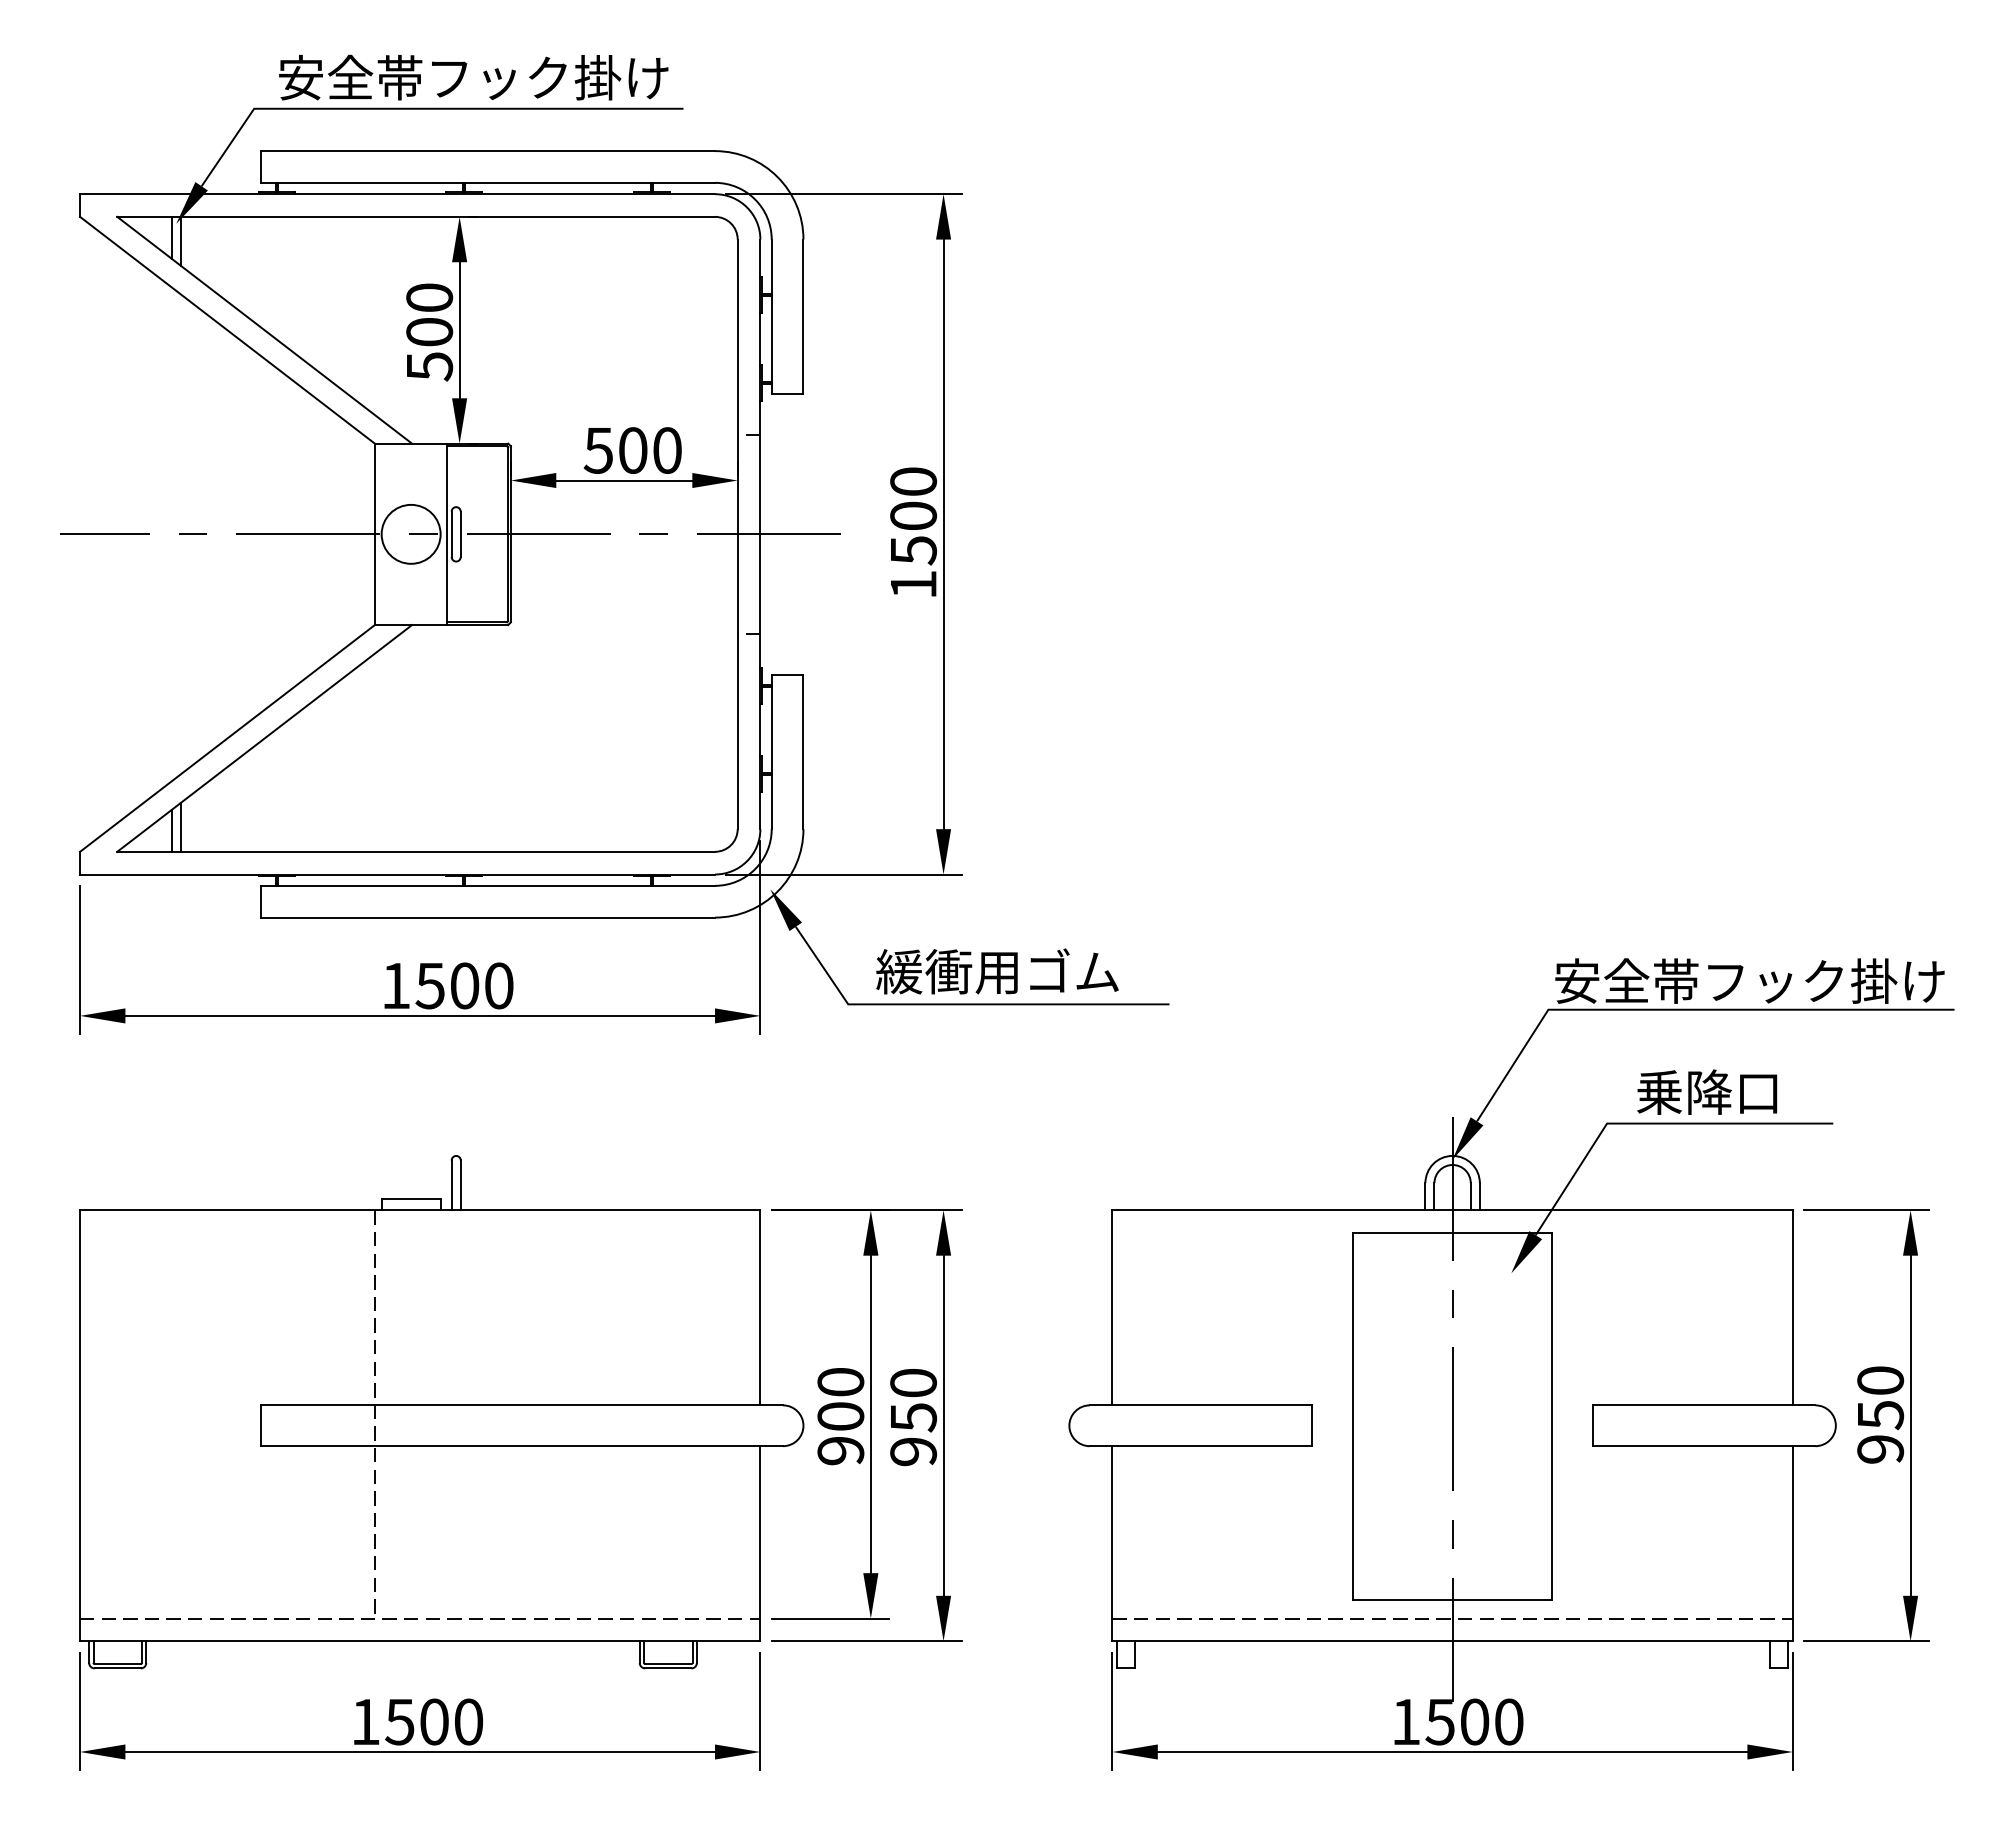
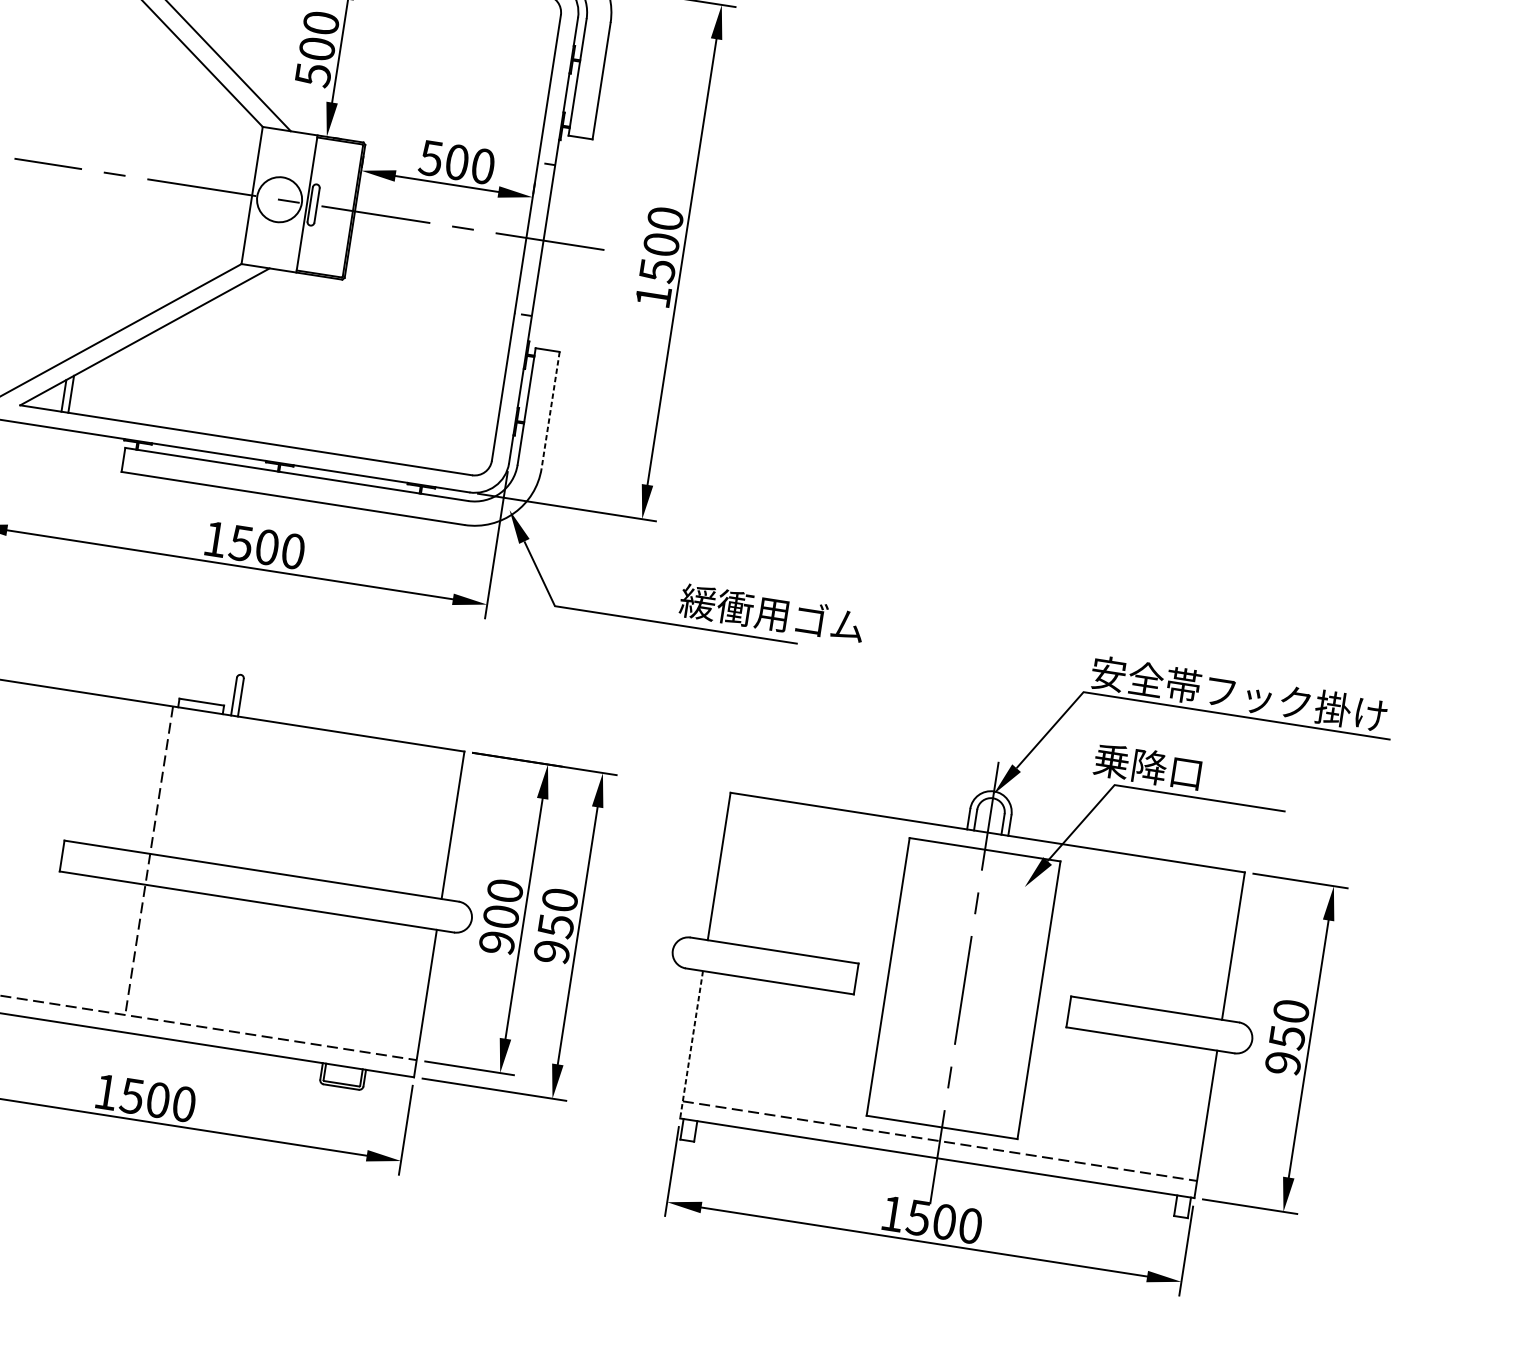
line: (803, 752) -> (550, 410), solid -> dashed
text: (997, 971) -> (772, 613), moved
text: (1707, 1091) -> (1148, 766), moved
line: (1112, 1543) -> (691, 1044), solid -> dashed

